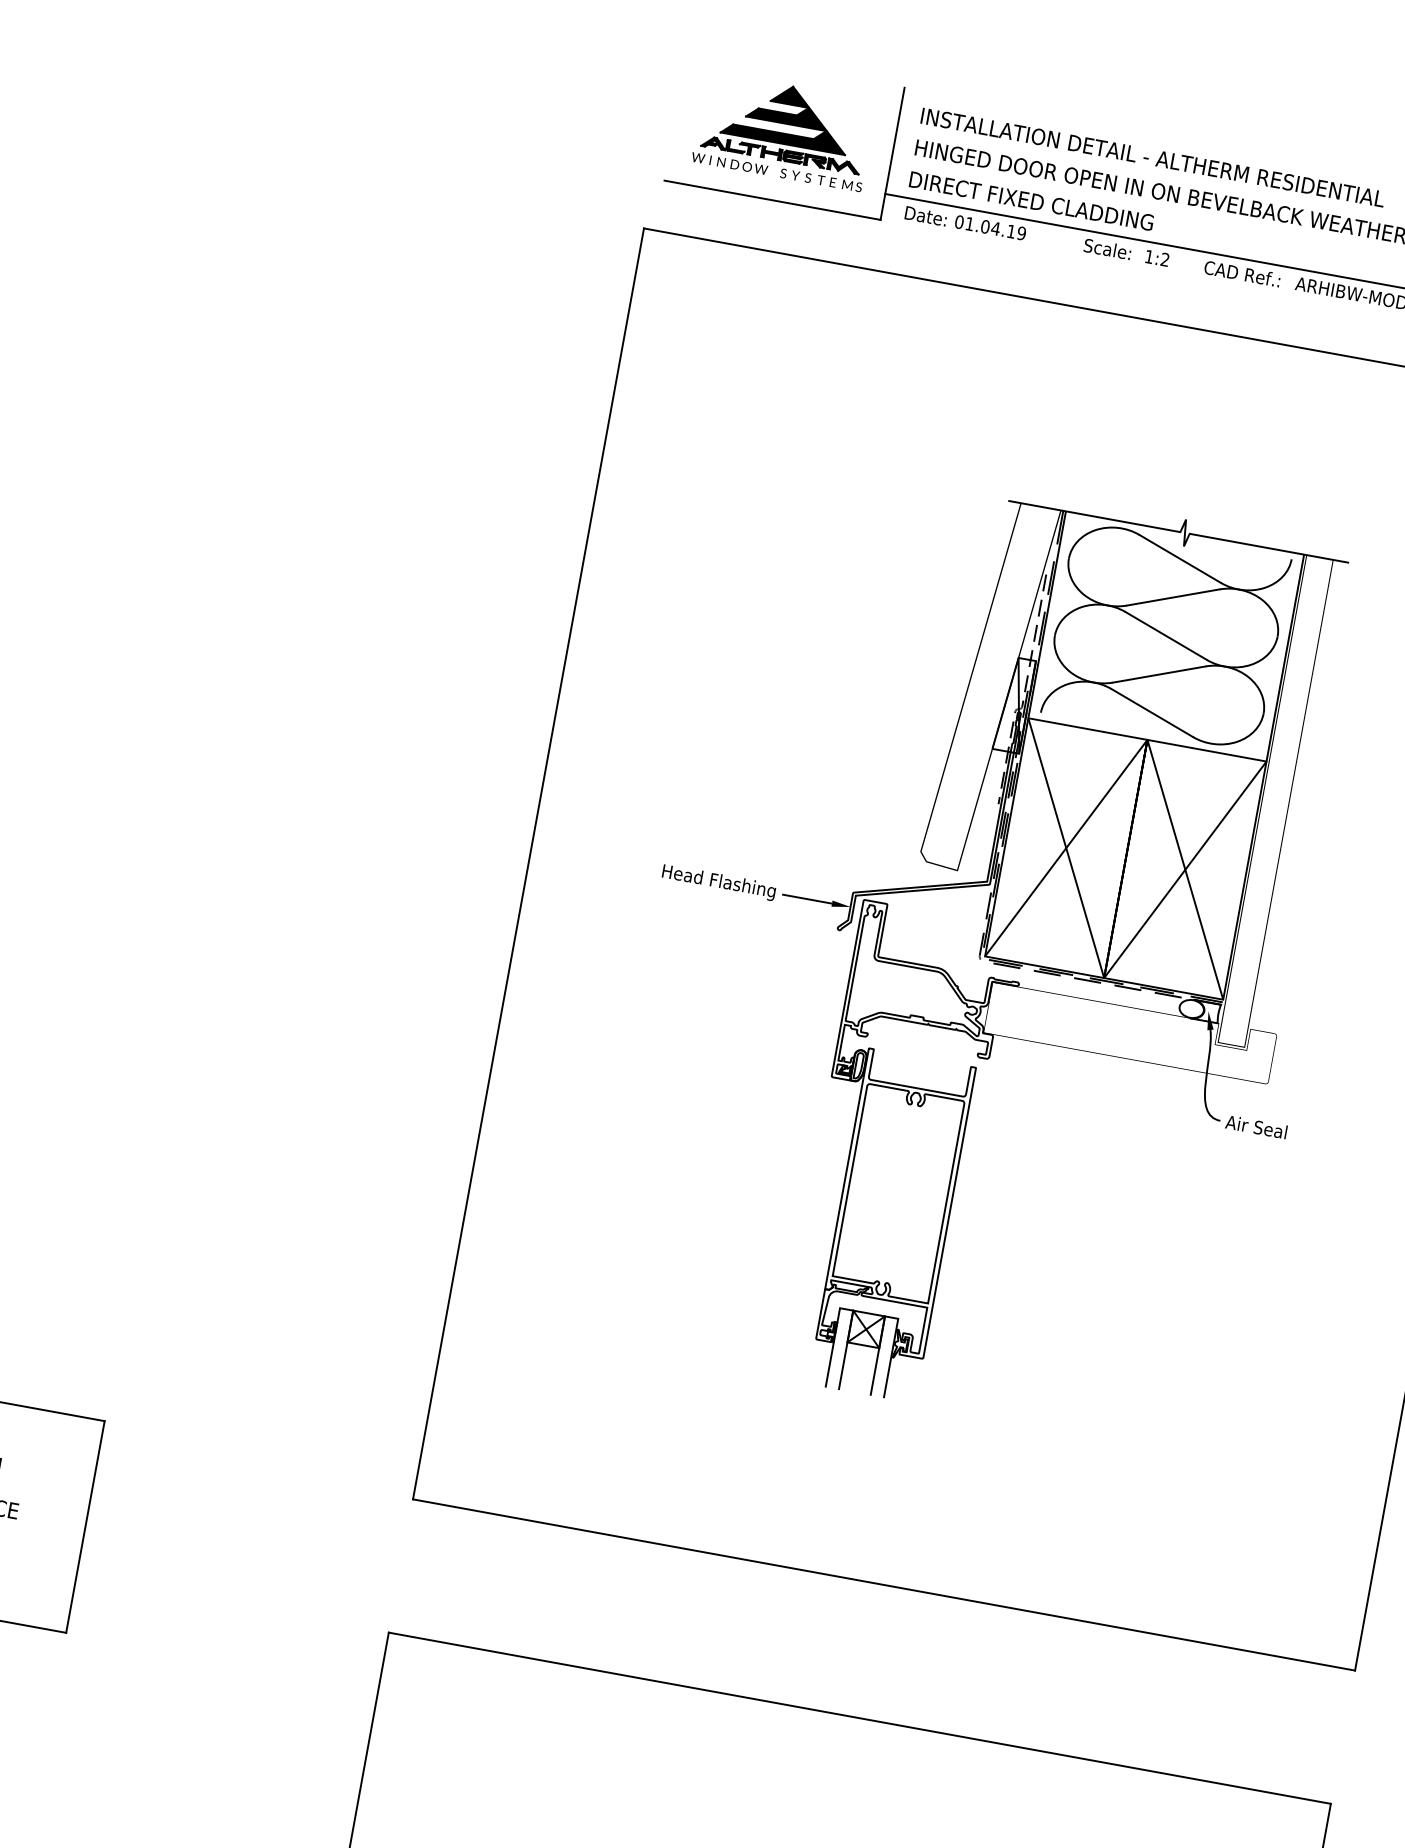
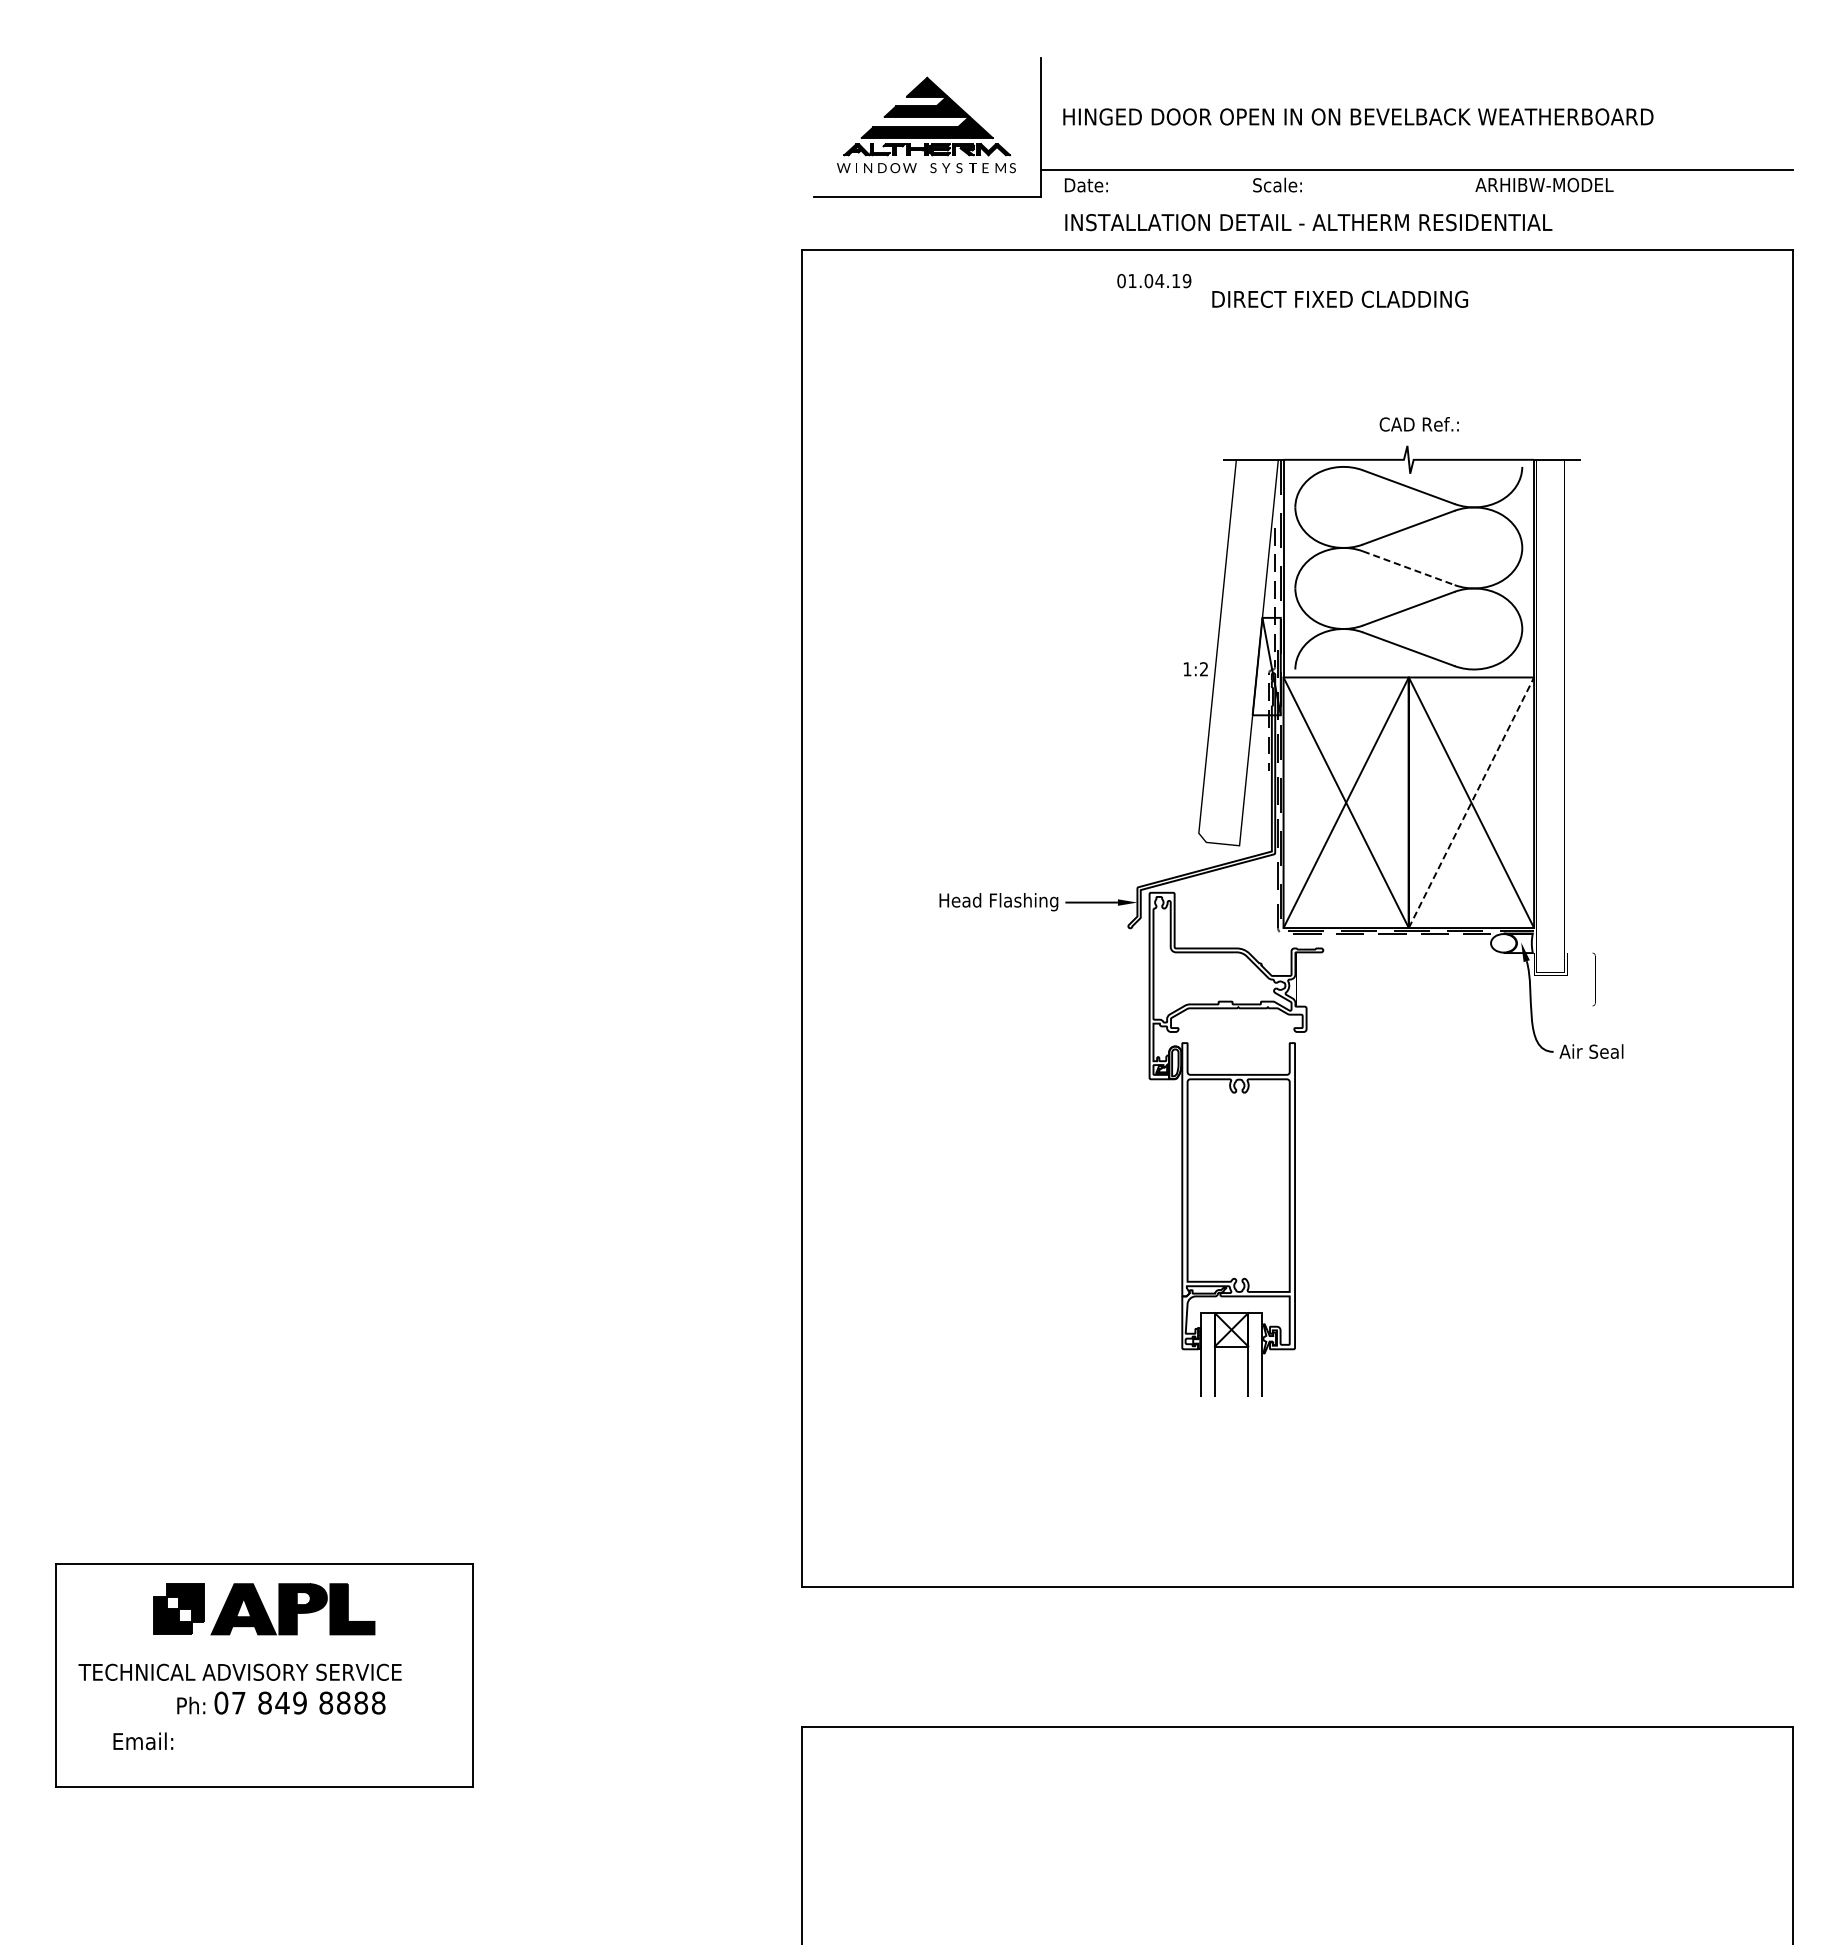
text: (1152, 157) -> (1308, 222), moved
text: (1032, 200) -> (1340, 298), moved
text: (990, 228) -> (1154, 281), moved
text: (1157, 258) -> (1195, 669), moved
text: (1241, 273) -> (1418, 424), moved
line: (1165, 636) -> (1408, 568), solid -> dashed
line: (1185, 869) -> (1471, 802), solid -> dashed

